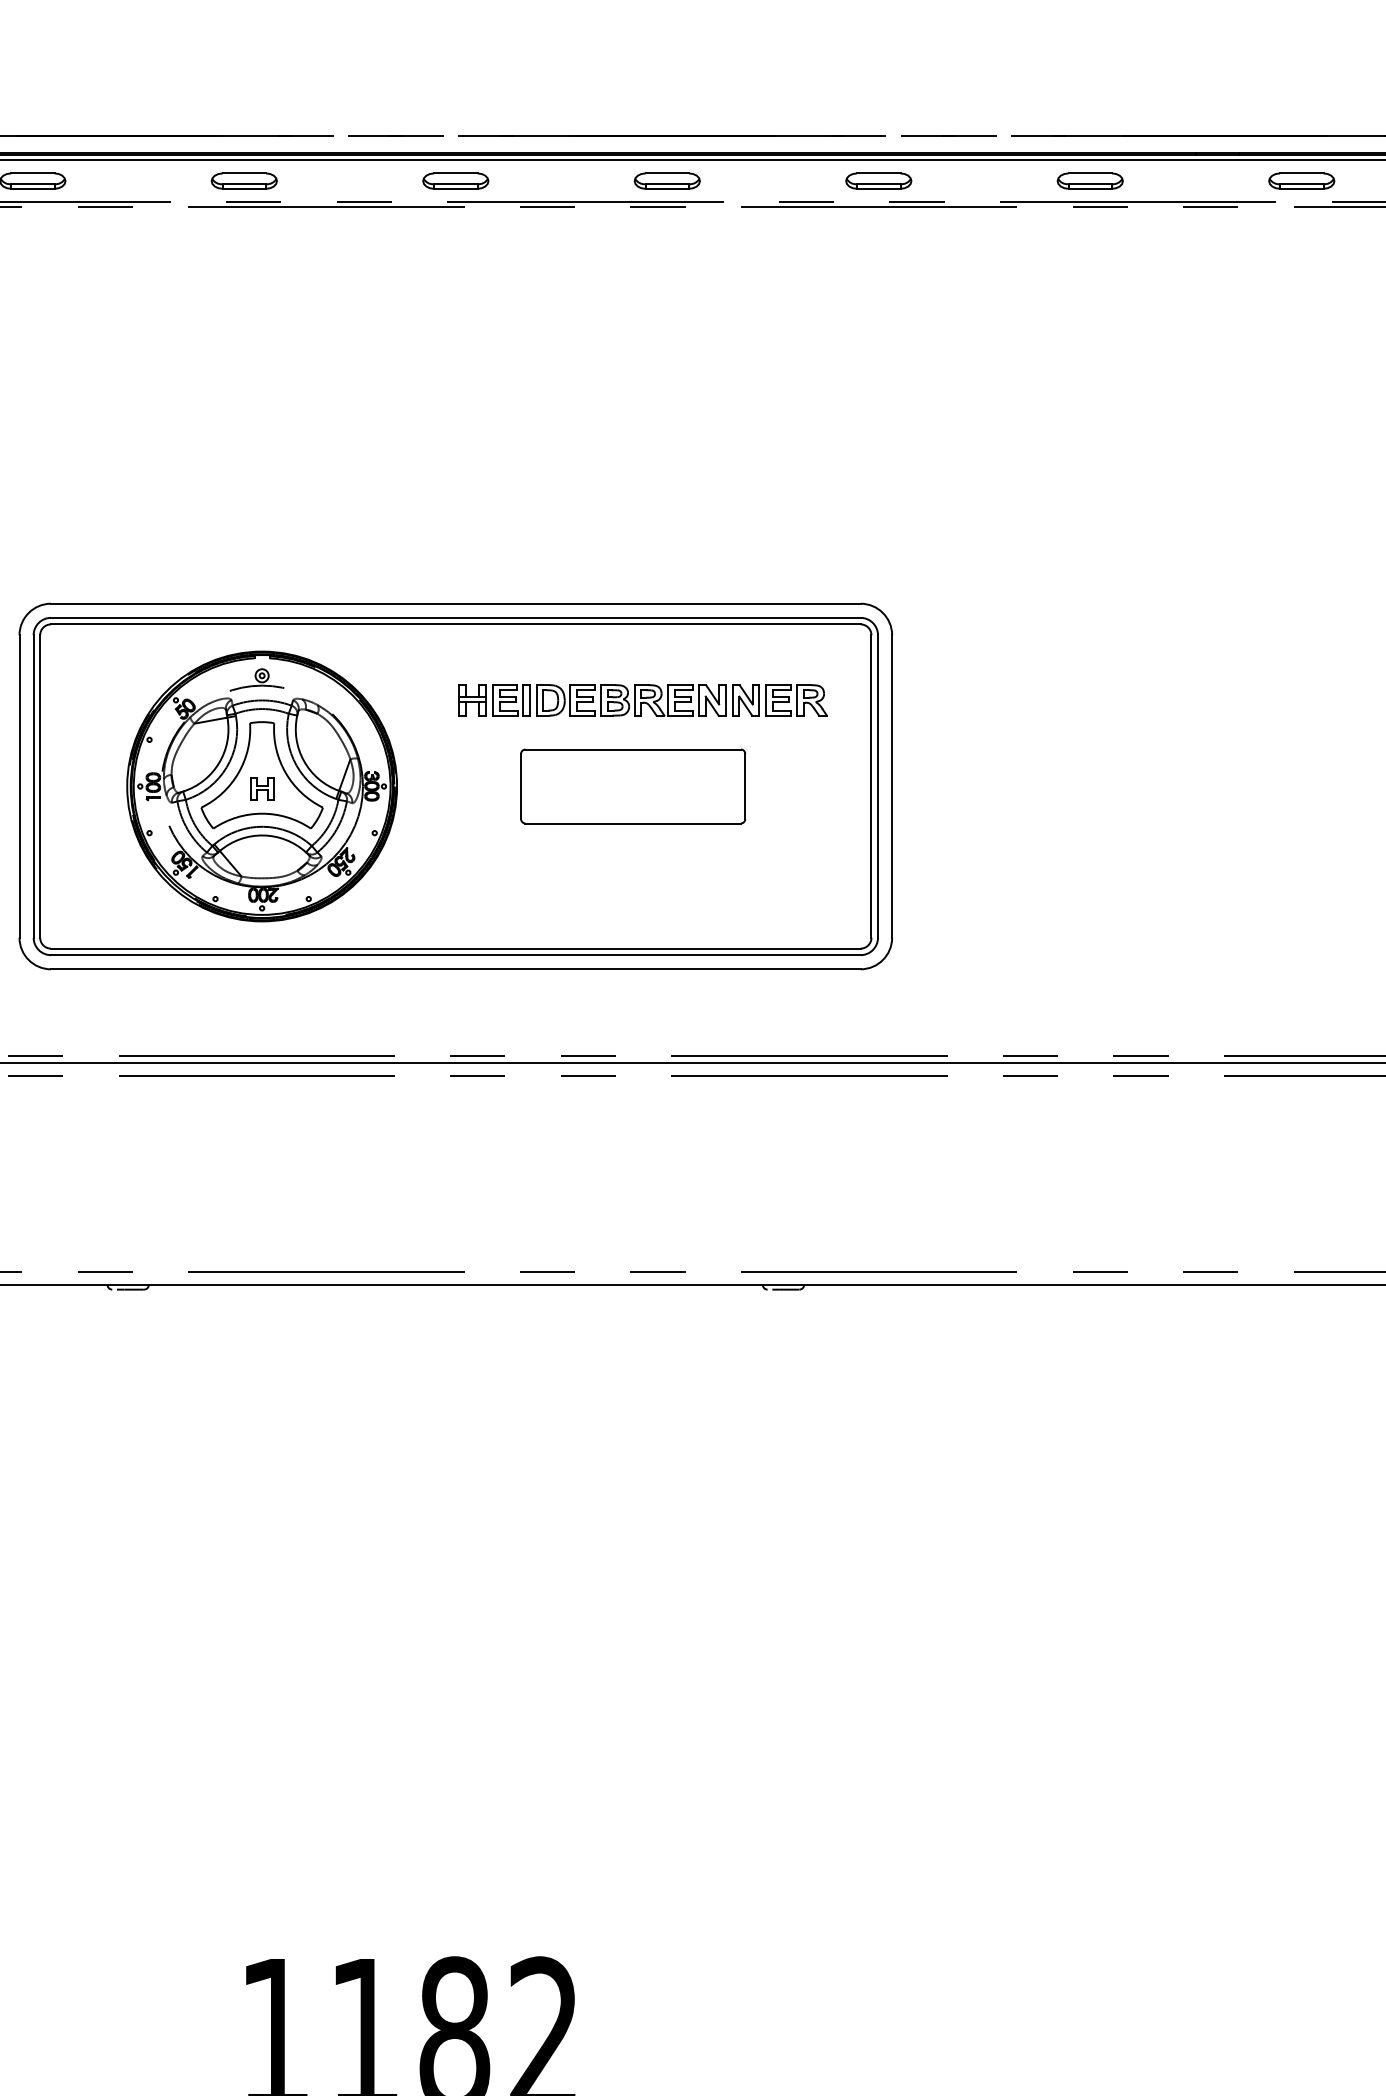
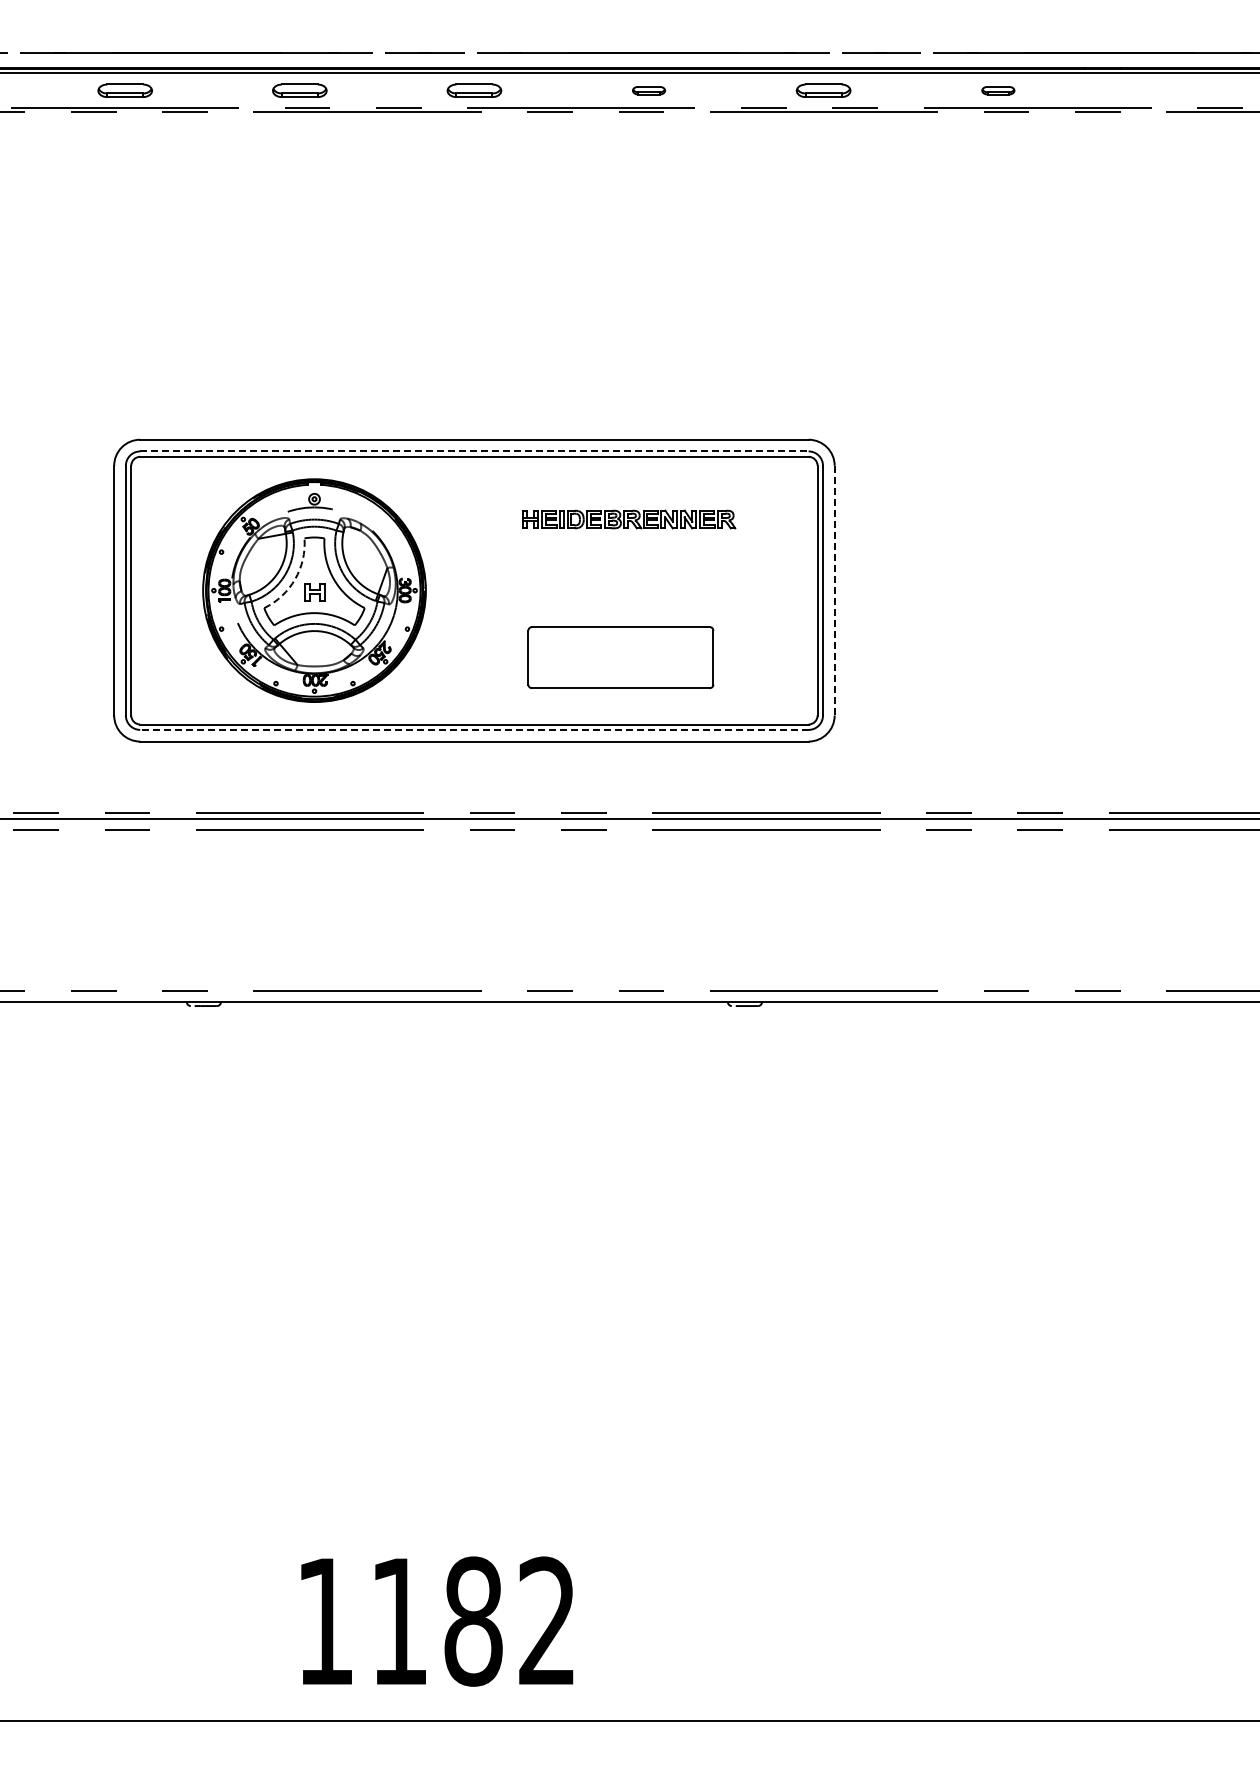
part: (666, 180) -> (648, 90), size x0.6
part: (1090, 180) -> (998, 90), size x0.6
part: (1301, 180) -> (1172, 90), removed
line: (455, 617) -> (474, 451), solid -> dashed
part: (642, 700) -> (628, 519), size x0.7
arc: (239, 772) -> (295, 579), solid -> dashed
part: (632, 786) -> (620, 657), moved
line: (891, 786) -> (834, 590), solid -> dashed
line: (454, 954) -> (473, 729), solid -> dashed

